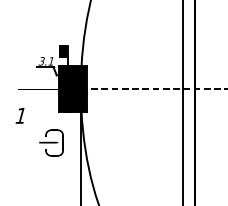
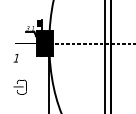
part: (50, 141) -> (19, 86), moved

